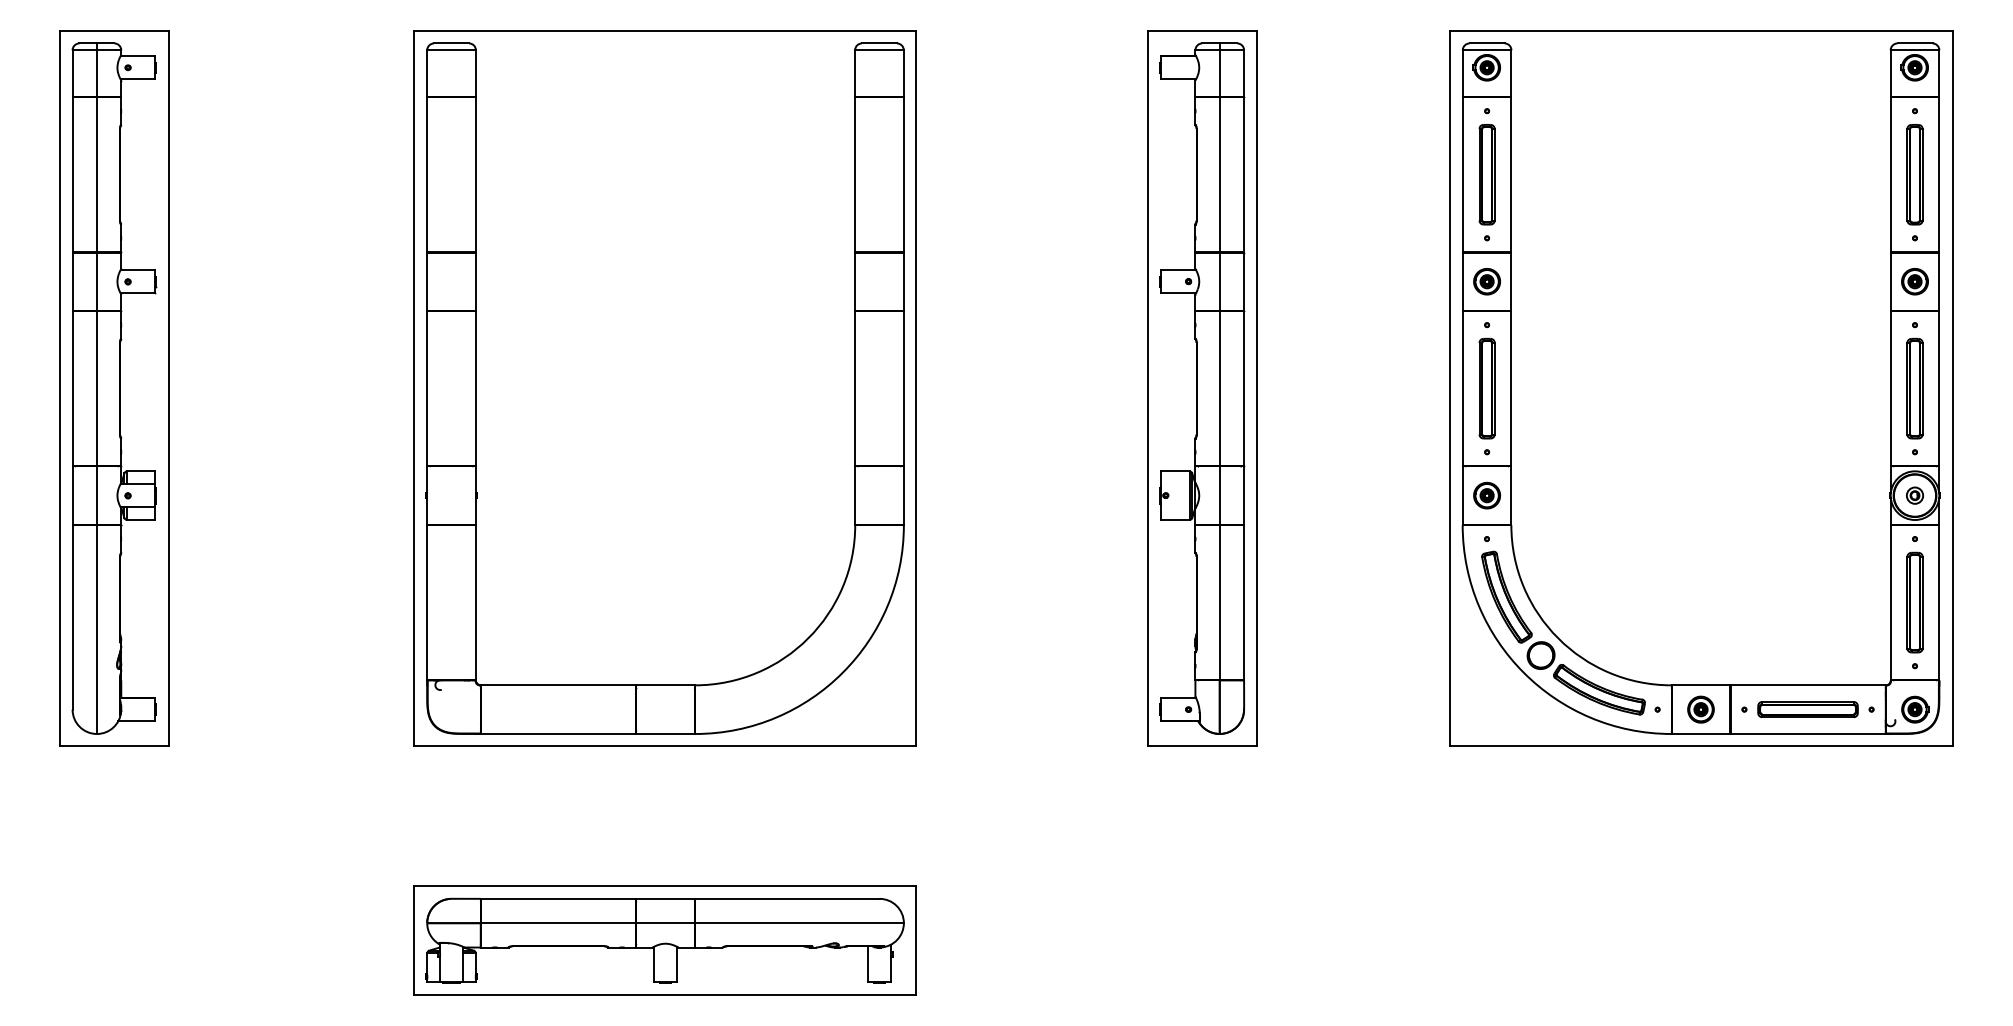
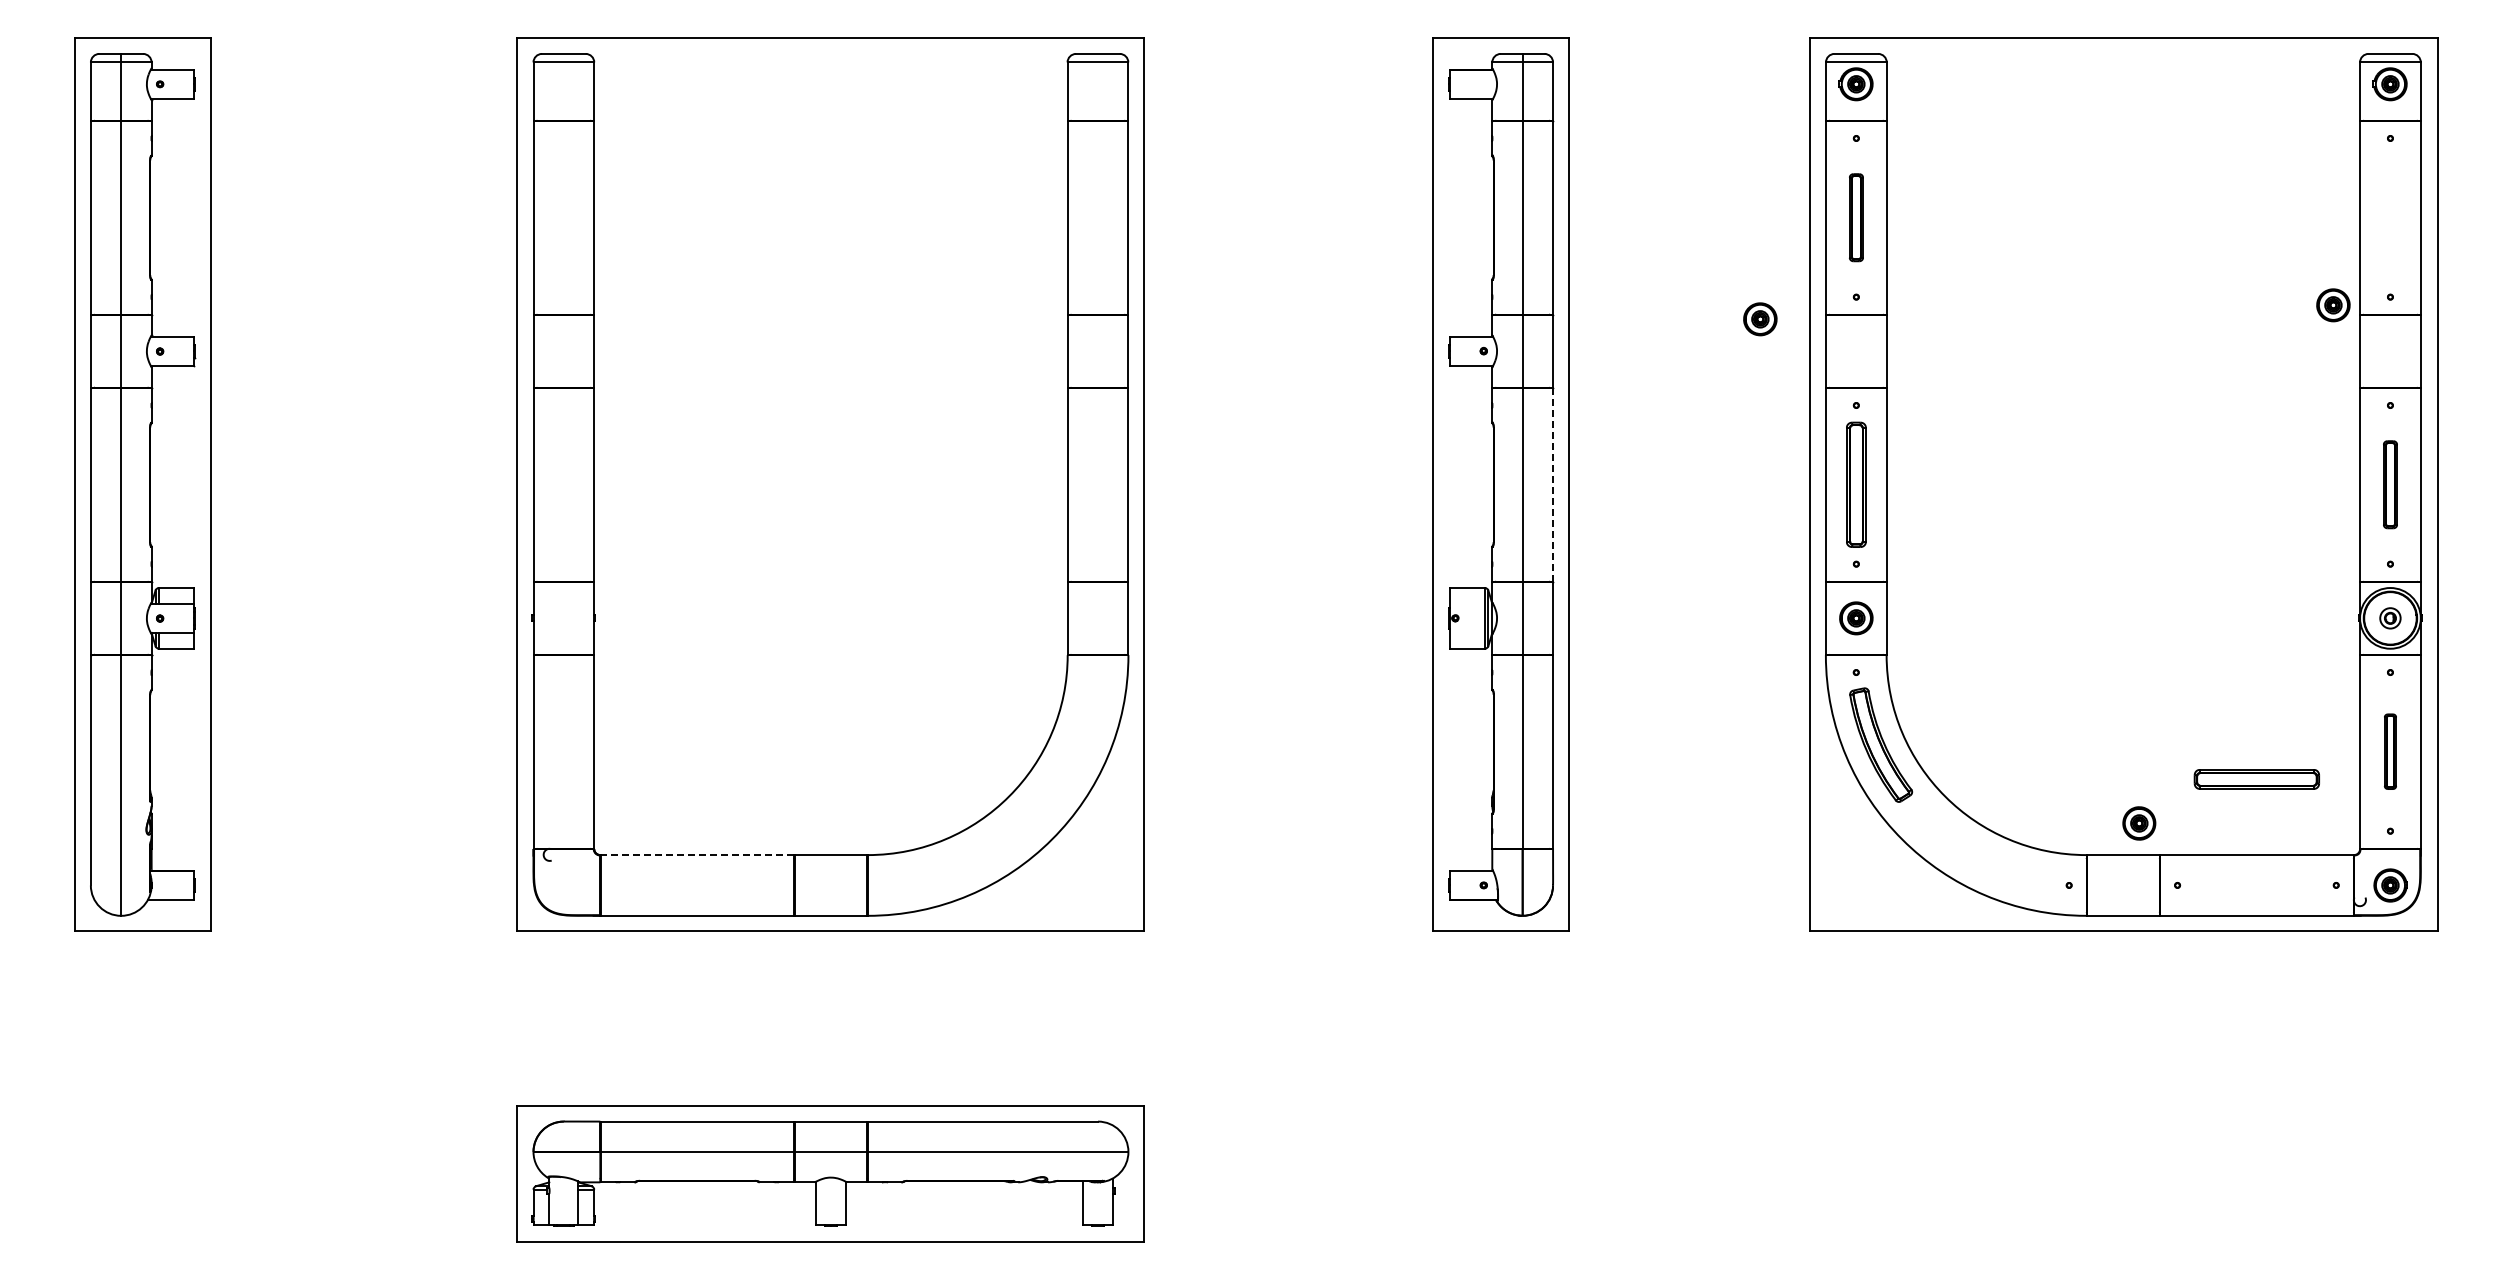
part: (1487, 174) -> (1856, 217), size x0.7
part: (1915, 174) -> (2390, 217), removed
part: (1487, 281) -> (1760, 319), moved
part: (1915, 281) -> (2333, 305), moved
line: (1244, 388) -> (1553, 484), solid -> dashed
part: (1915, 388) -> (2390, 484), size x0.7
part: (1915, 602) -> (2390, 751), size x0.6
part: (1586, 678) -> (1980, 846), removed
line: (558, 685) -> (697, 855), solid -> dashed
part: (1701, 709) -> (2139, 823), moved
part: (1807, 709) -> (2256, 779), moved

